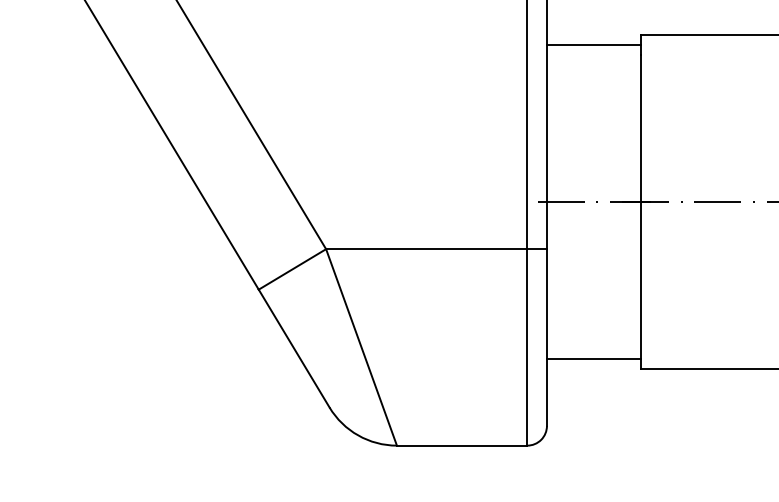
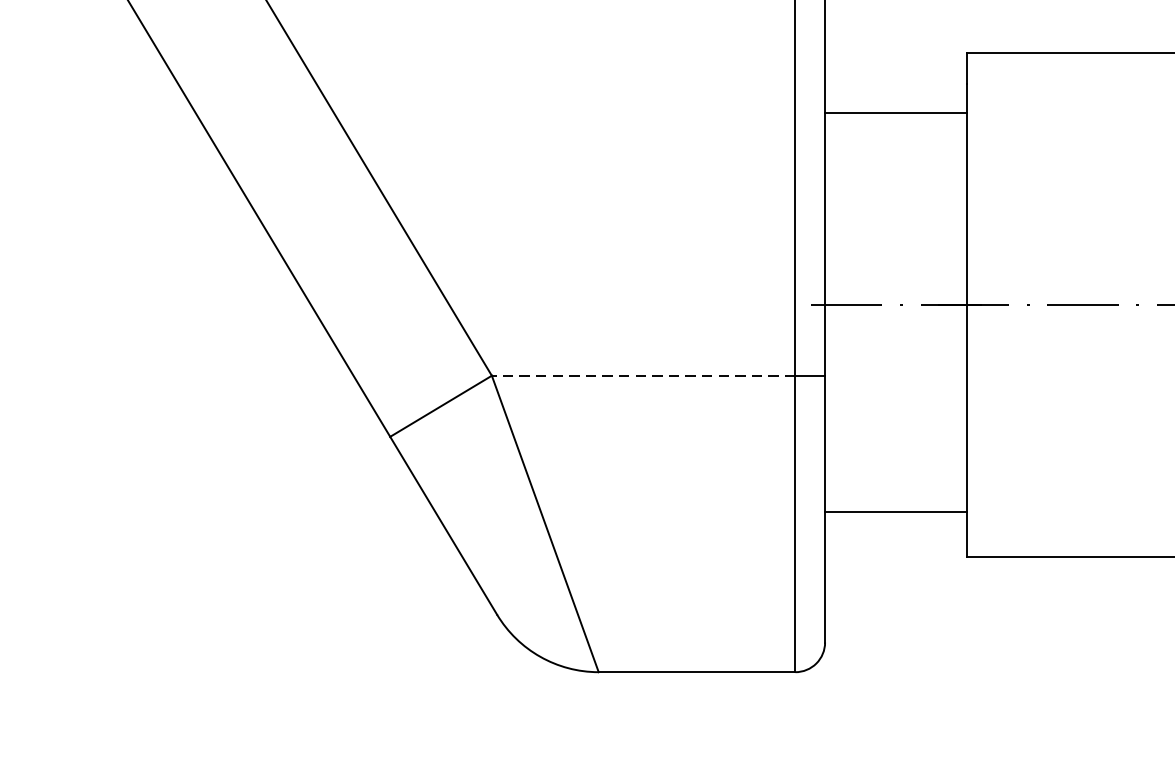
line: (593, 44) -> (895, 112), moved
line: (426, 249) -> (643, 376), solid -> dashed
line: (593, 359) -> (895, 512), moved

